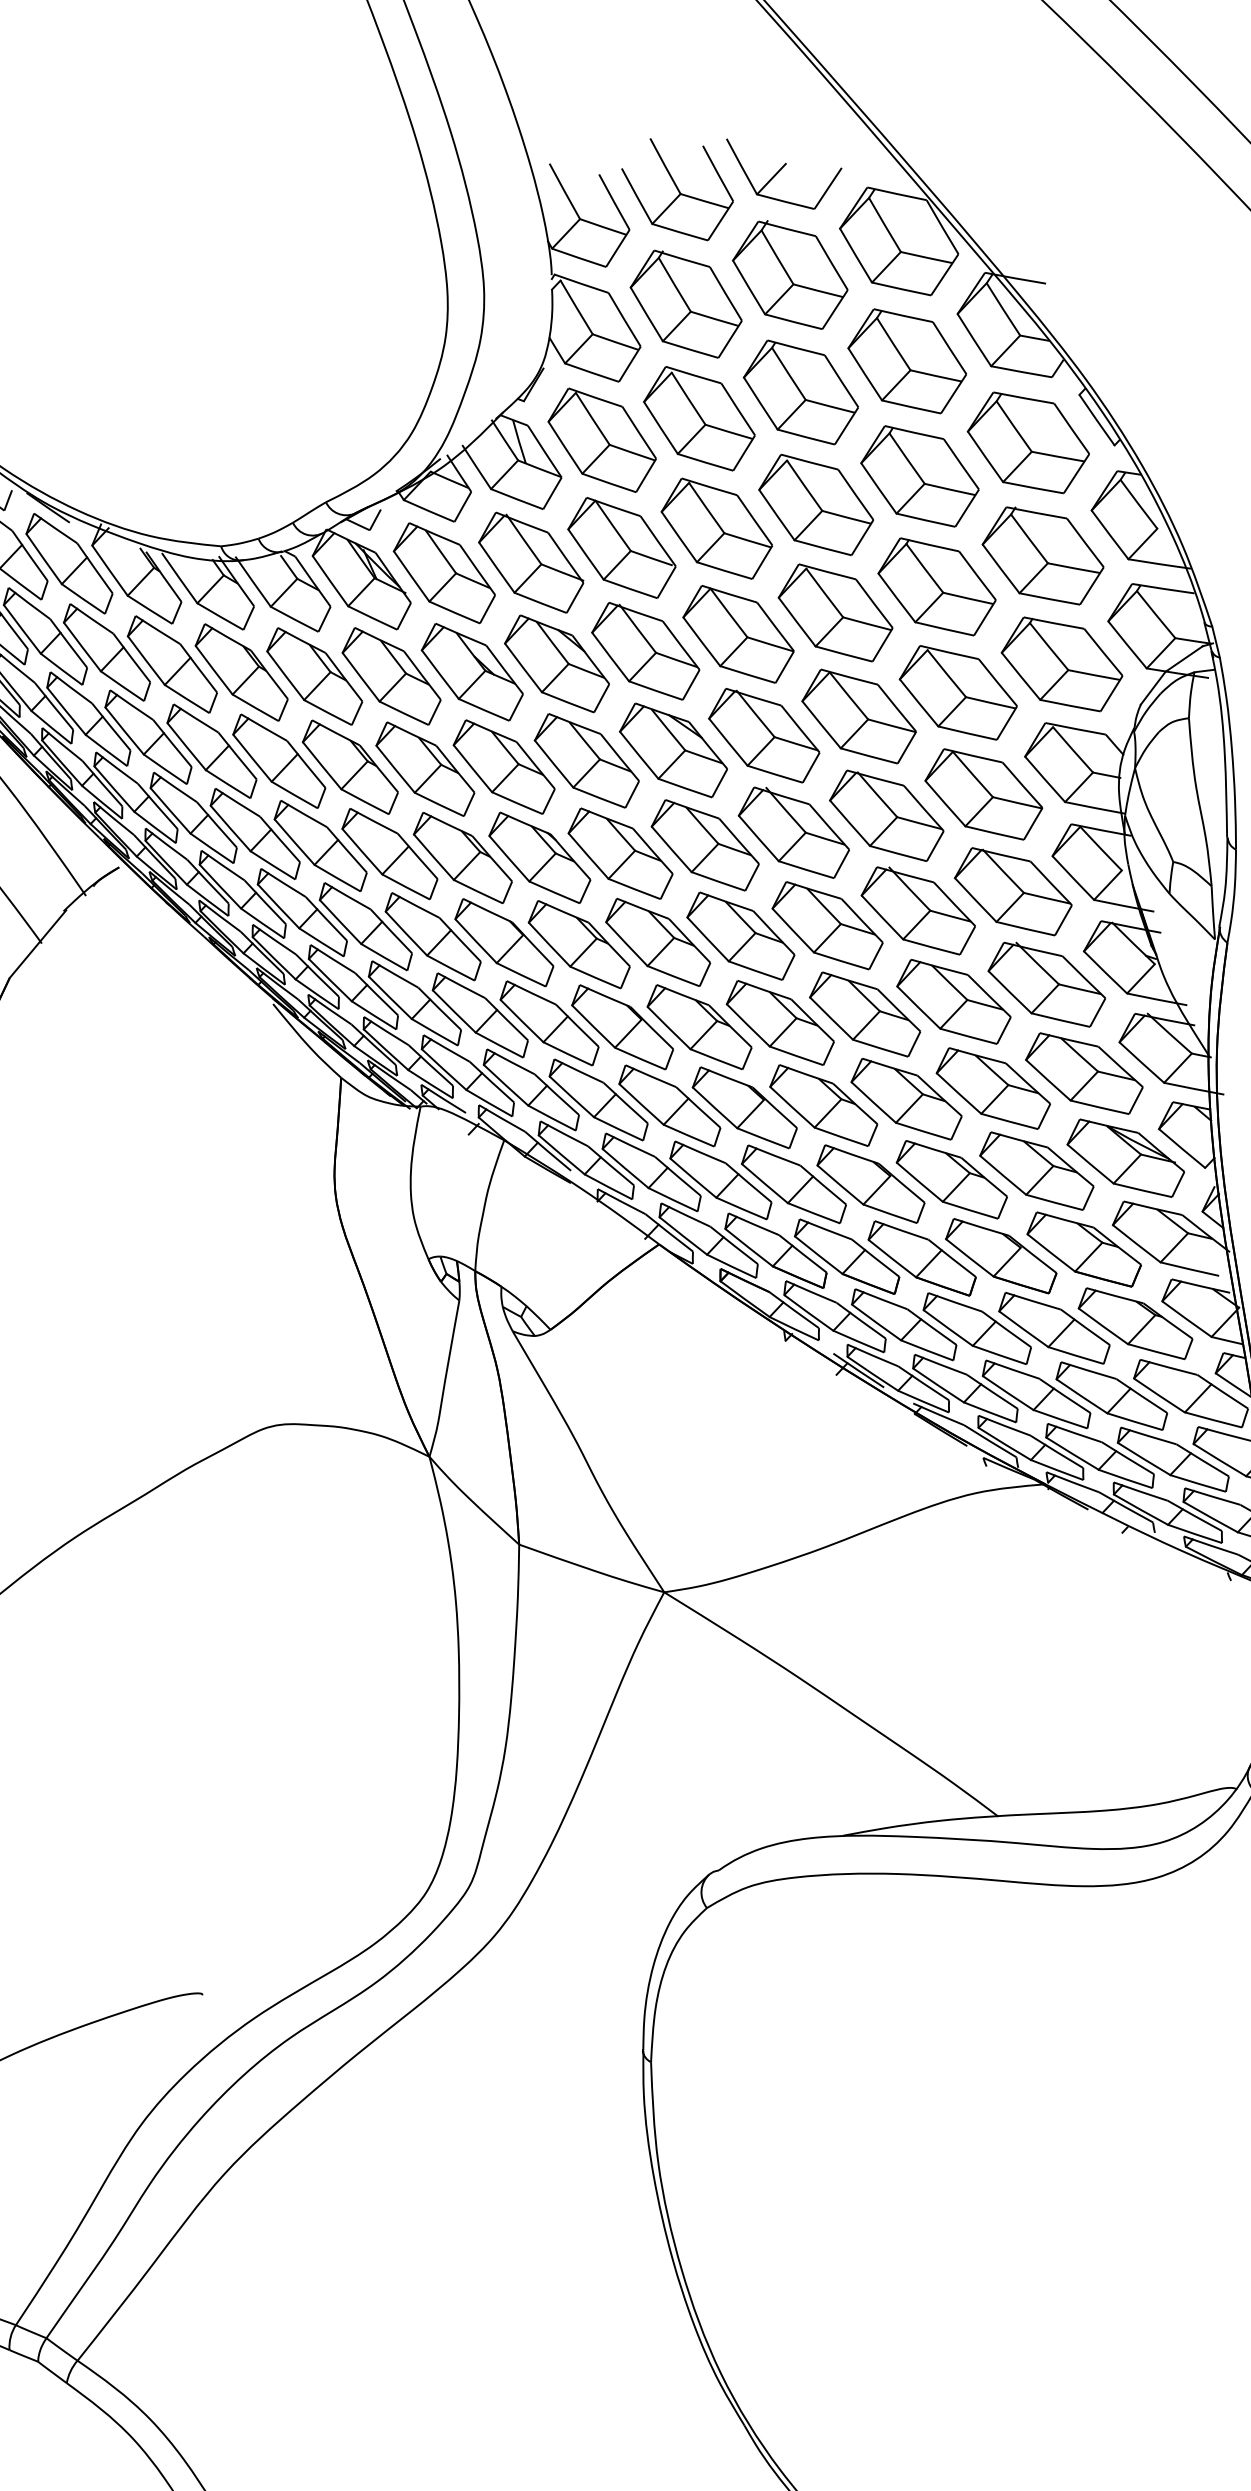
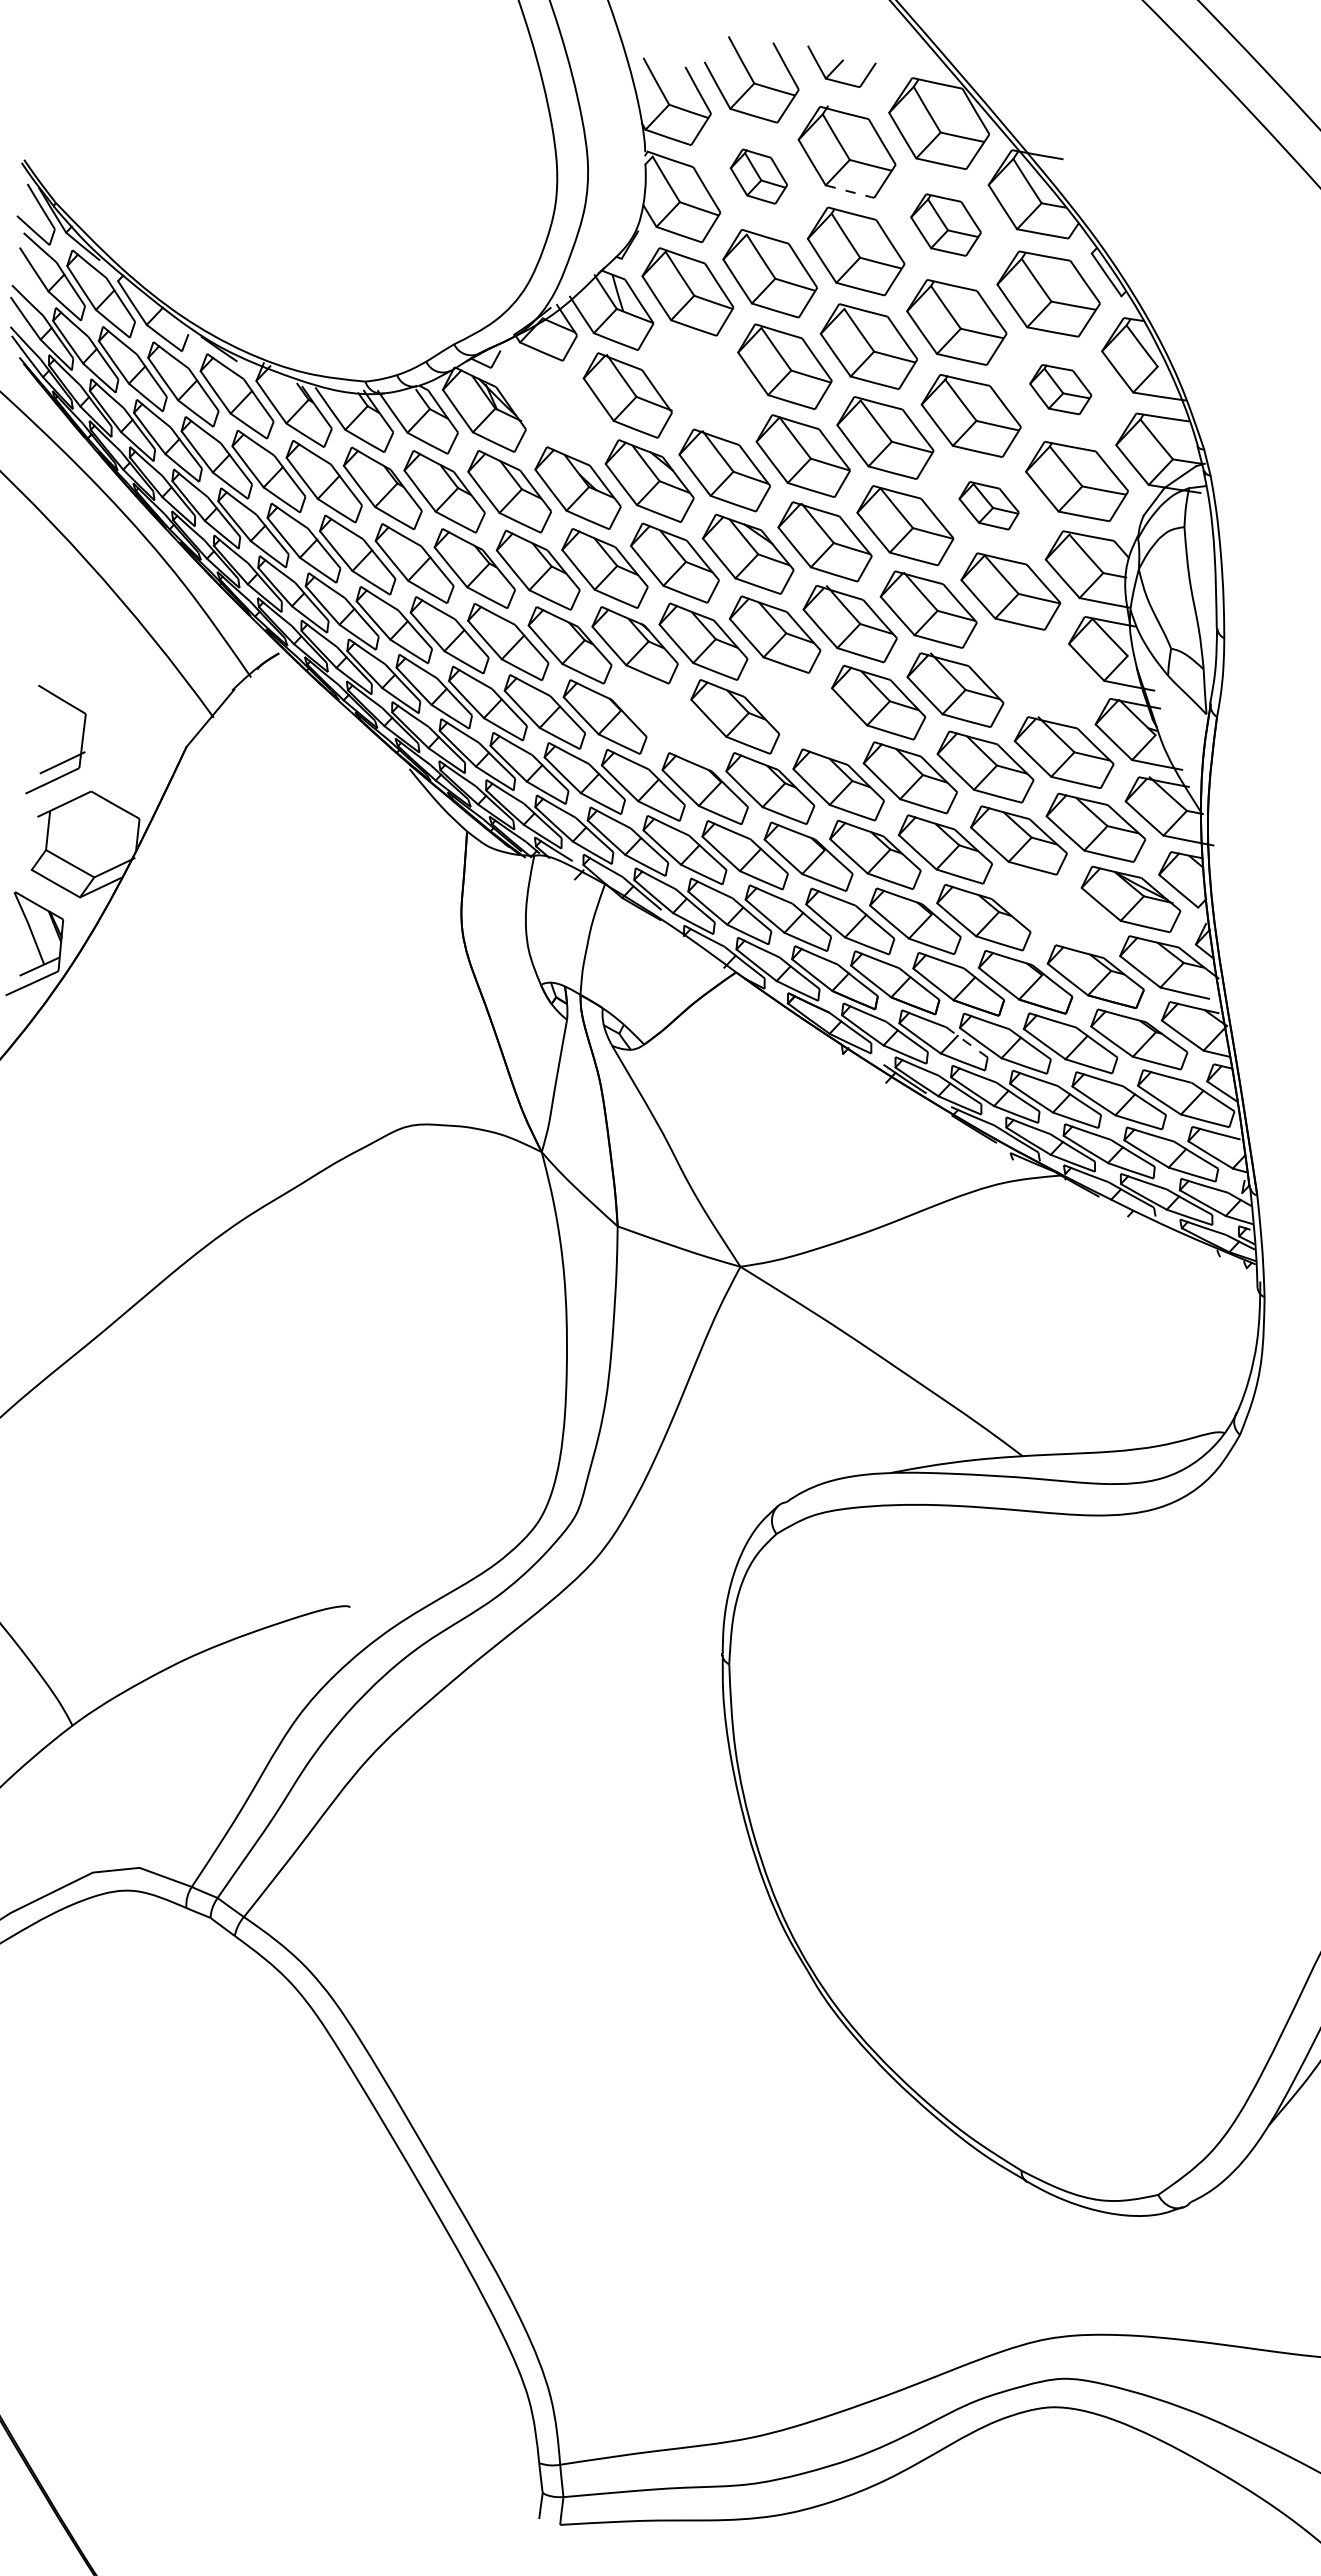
part: (783, 173) -> (841, 66), size x0.7
part: (685, 303) -> (758, 176), size x0.6
arc: (794, 321) -> (850, 191), solid -> dashed
part: (906, 360) -> (945, 224), size x0.7
part: (621, 547) -> (704, 382), removed
part: (1042, 555) -> (1060, 389), size x0.6
part: (443, 573) -> (553, 404), removed
part: (957, 692) -> (988, 505), size x0.6
part: (1012, 891) -> (1035, 673), removed
part: (741, 936) -> (805, 711), removed
part: (579, 944) -> (668, 718), removed
part: (1036, 1171) -> (1055, 910), removed
arc: (931, 1327) -> (966, 1042), solid -> dashed

